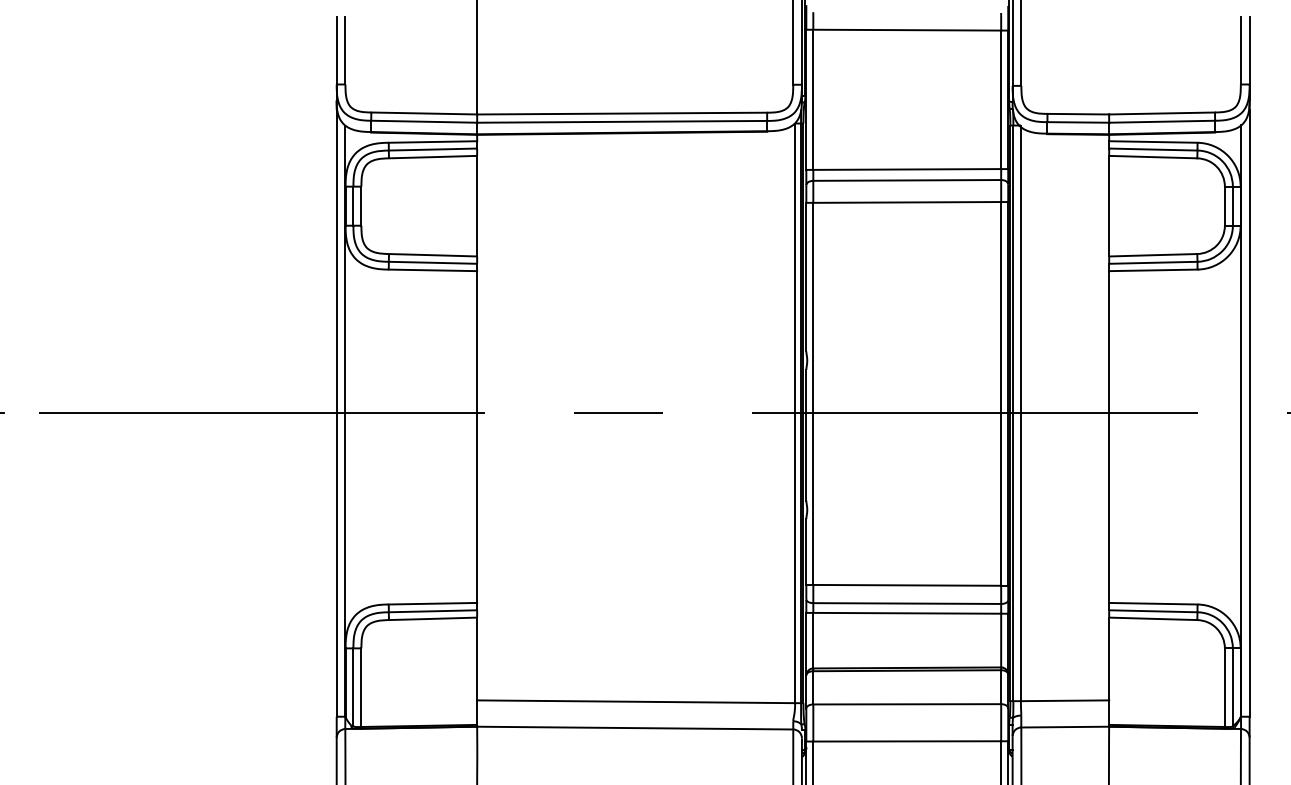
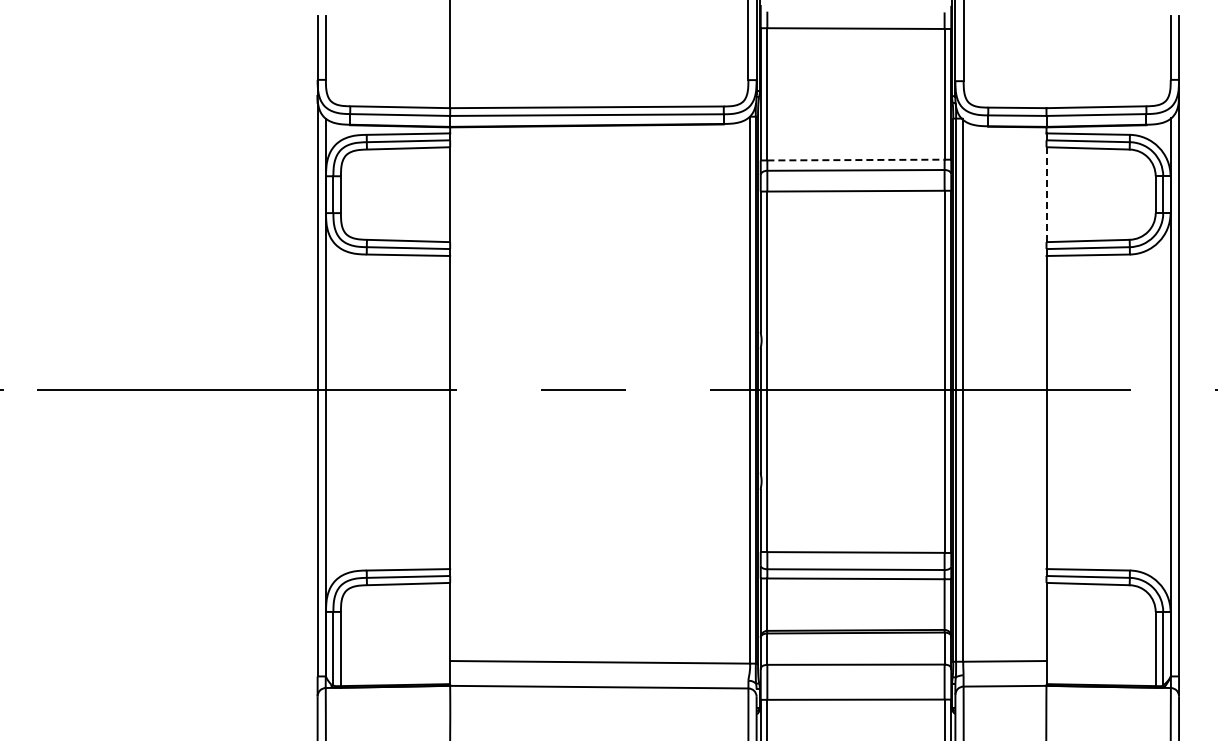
line: (906, 169) -> (855, 160), solid -> dashed
line: (1109, 205) -> (1046, 194), solid -> dashed

